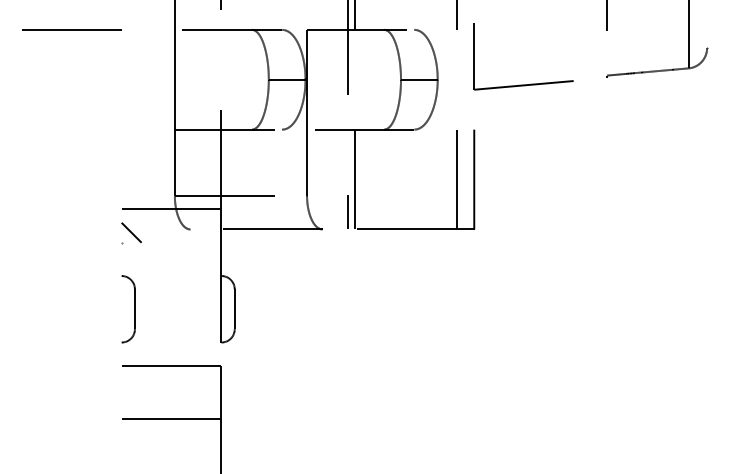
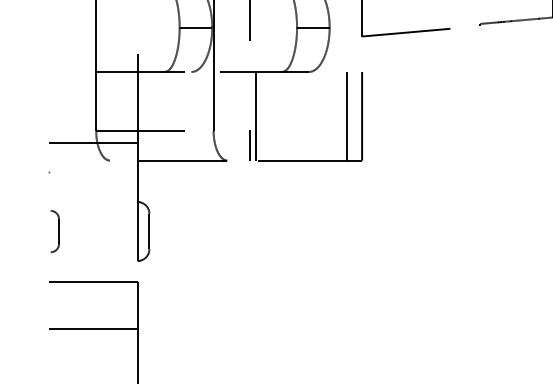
line: (131, 232) -> (57, 163), removed
part: (128, 309) -> (55, 231), size x0.7

